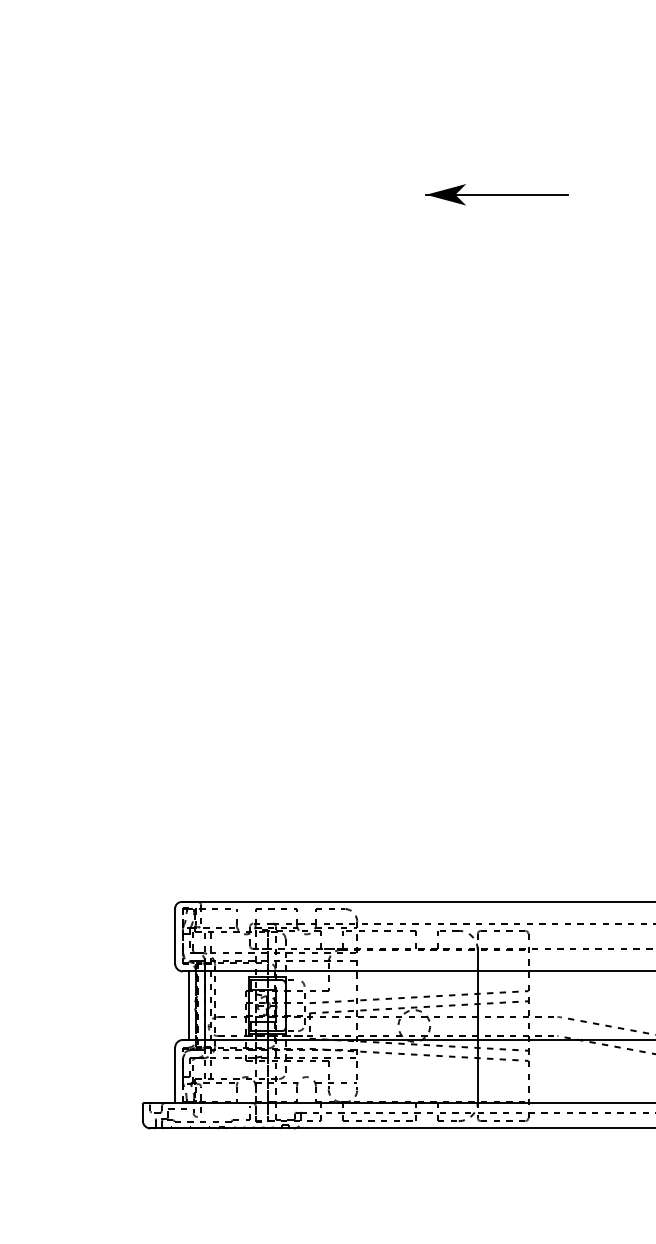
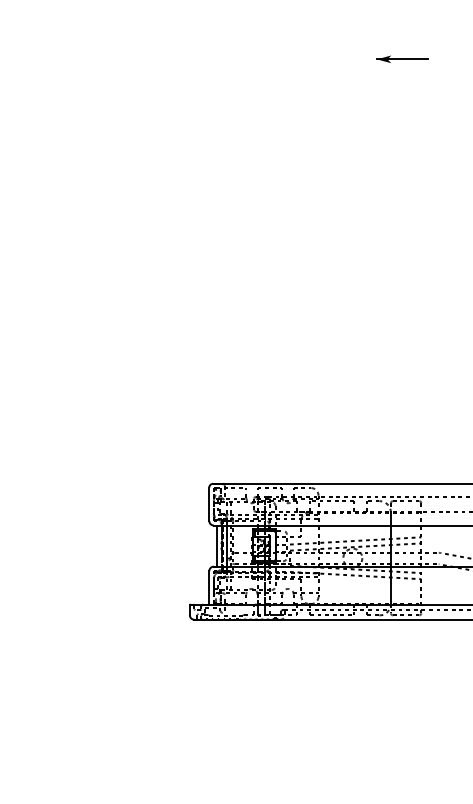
part: (497, 195) -> (402, 59), size x0.6

